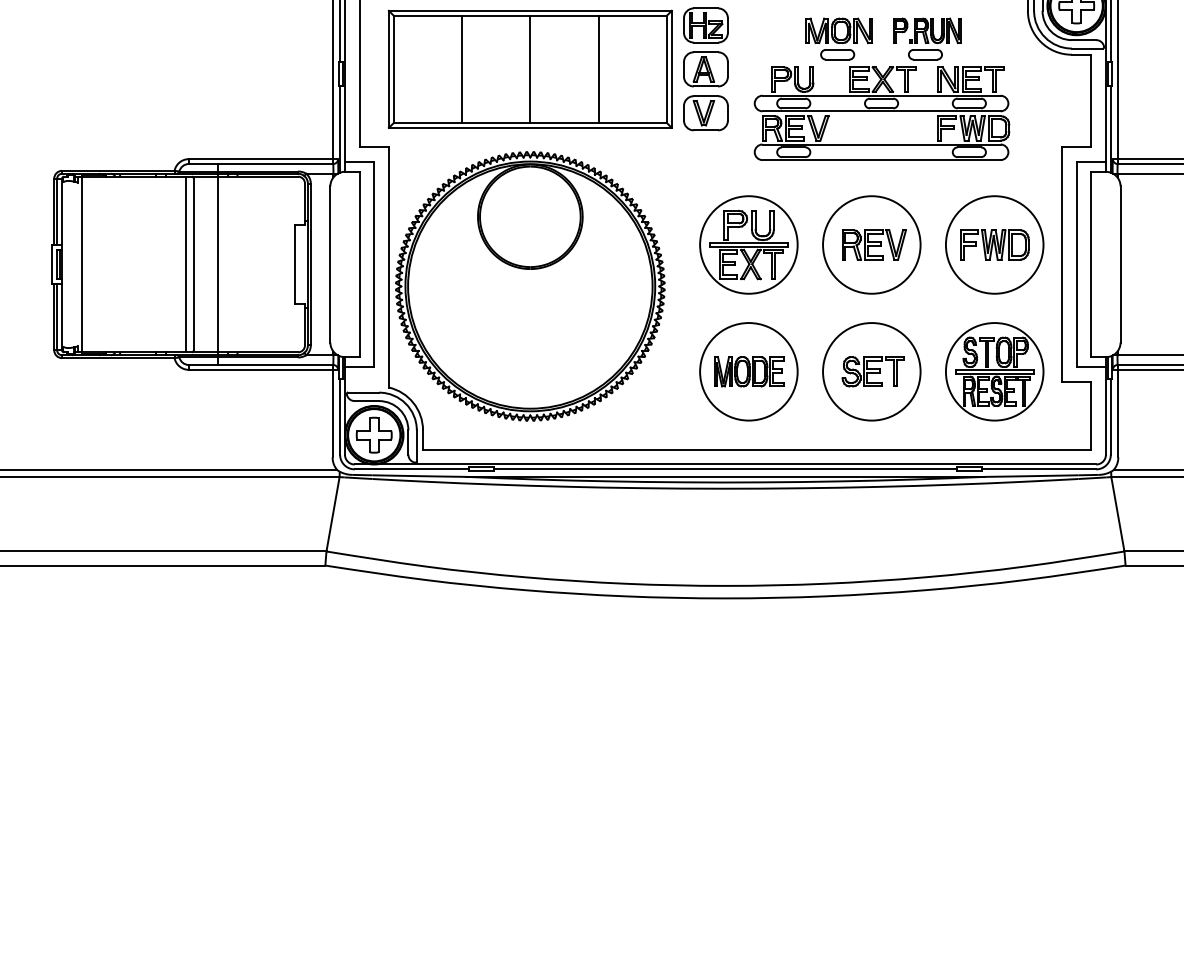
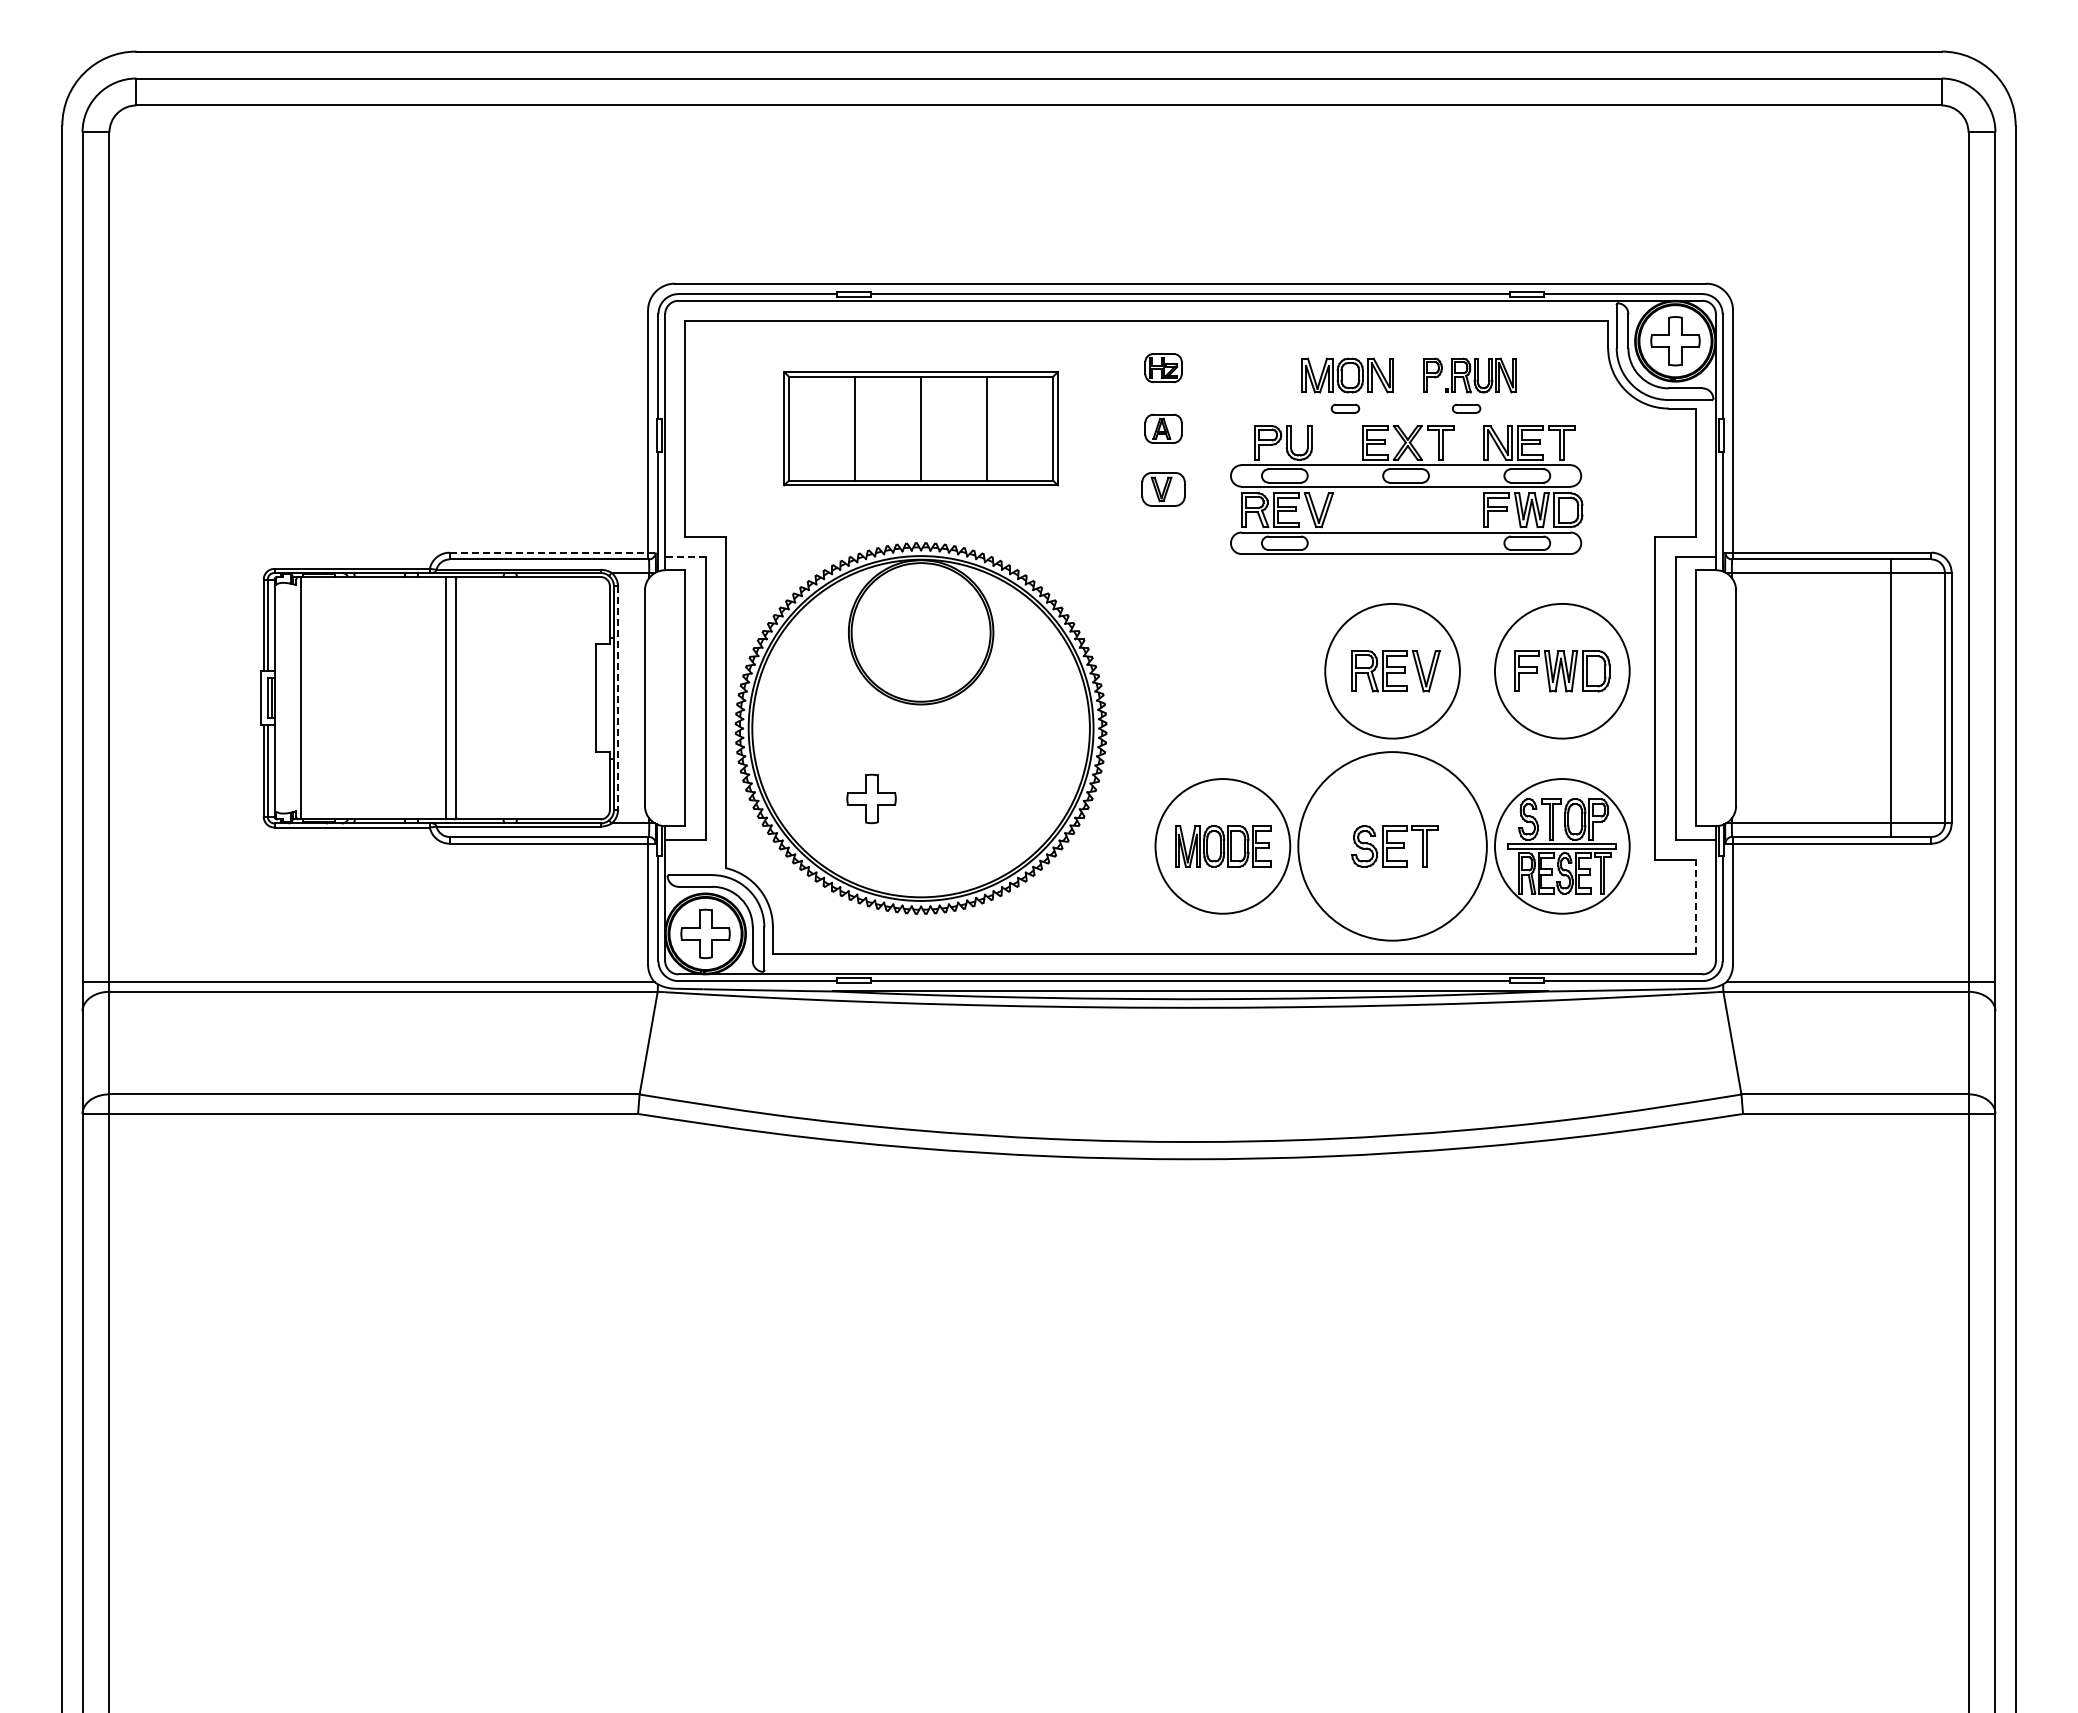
part: (705, 25) -> (1163, 367), size x0.6
part: (837, 54) -> (1345, 408), size x0.6
part: (925, 54) -> (1466, 408), size x0.6
part: (529, 69) -> (920, 428), size x0.7
part: (705, 69) -> (1163, 428), size x0.6
part: (705, 113) -> (1163, 489), size x0.7
line: (263, 158) -> (552, 552), solid -> dashed
line: (358, 161) -> (684, 556), solid -> dashed
part: (748, 245) -> (1222, 671), removed
line: (218, 263) -> (490, 697), removed
line: (311, 264) -> (618, 698), solid -> dashed
part: (494, 337) -> (871, 798), added
circle: (871, 371) -> (1392, 846), size x1.4
line: (1091, 415) -> (1695, 906), solid -> dashed

